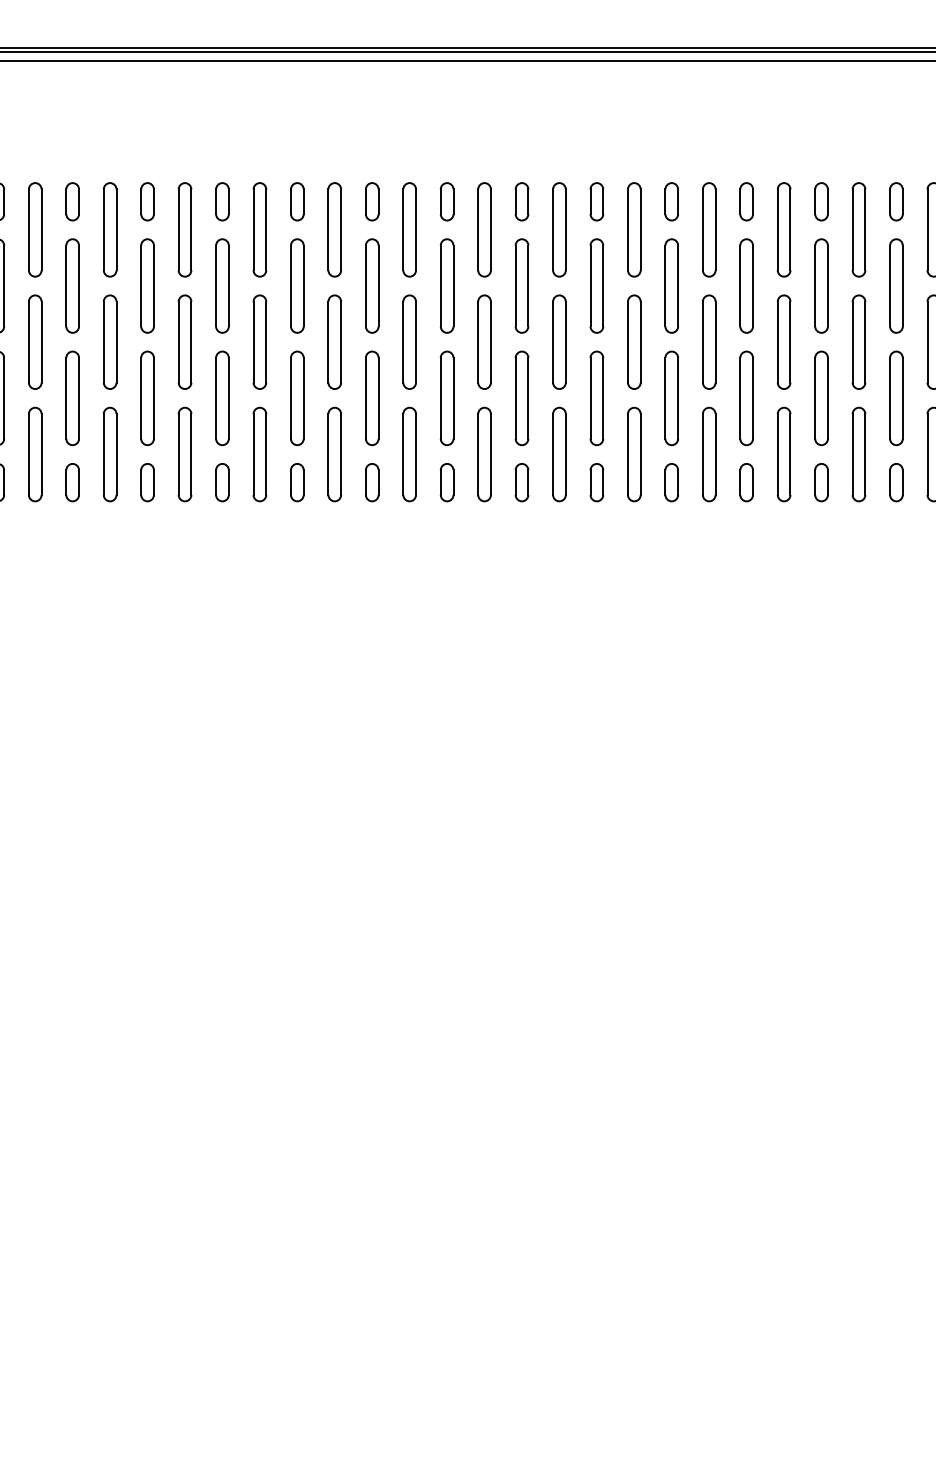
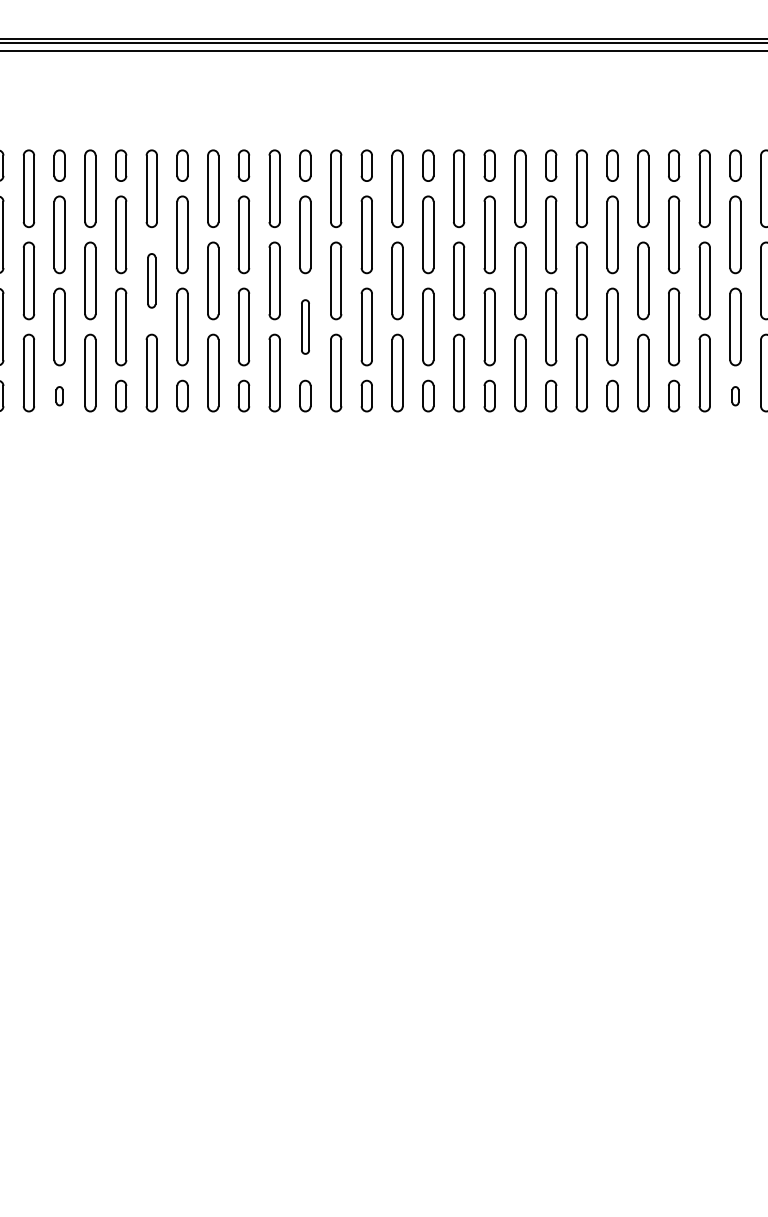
part: (184, 341) -> (151, 280), size x0.7
part: (372, 398) -> (305, 327), size x0.7
part: (72, 482) -> (59, 396), size x0.6
part: (896, 482) -> (735, 396), size x0.6

